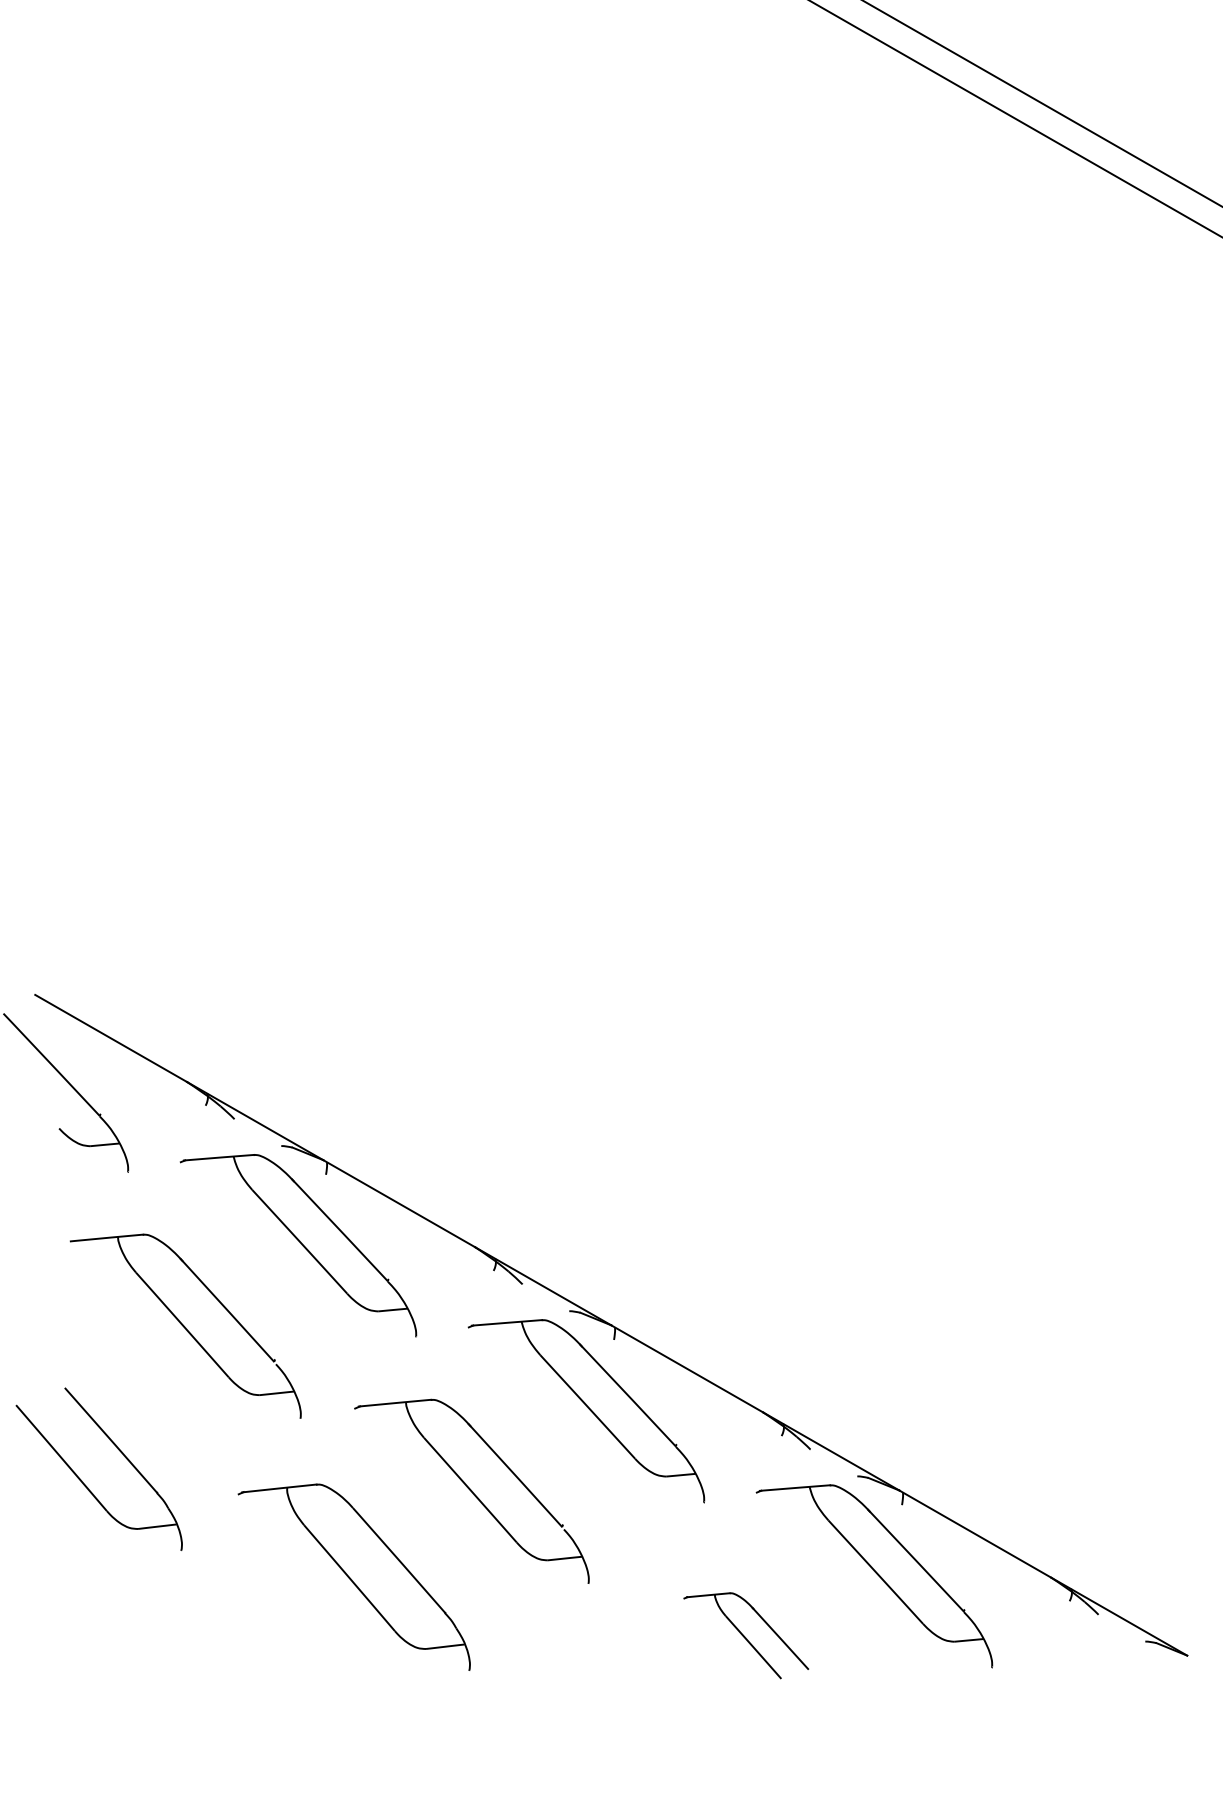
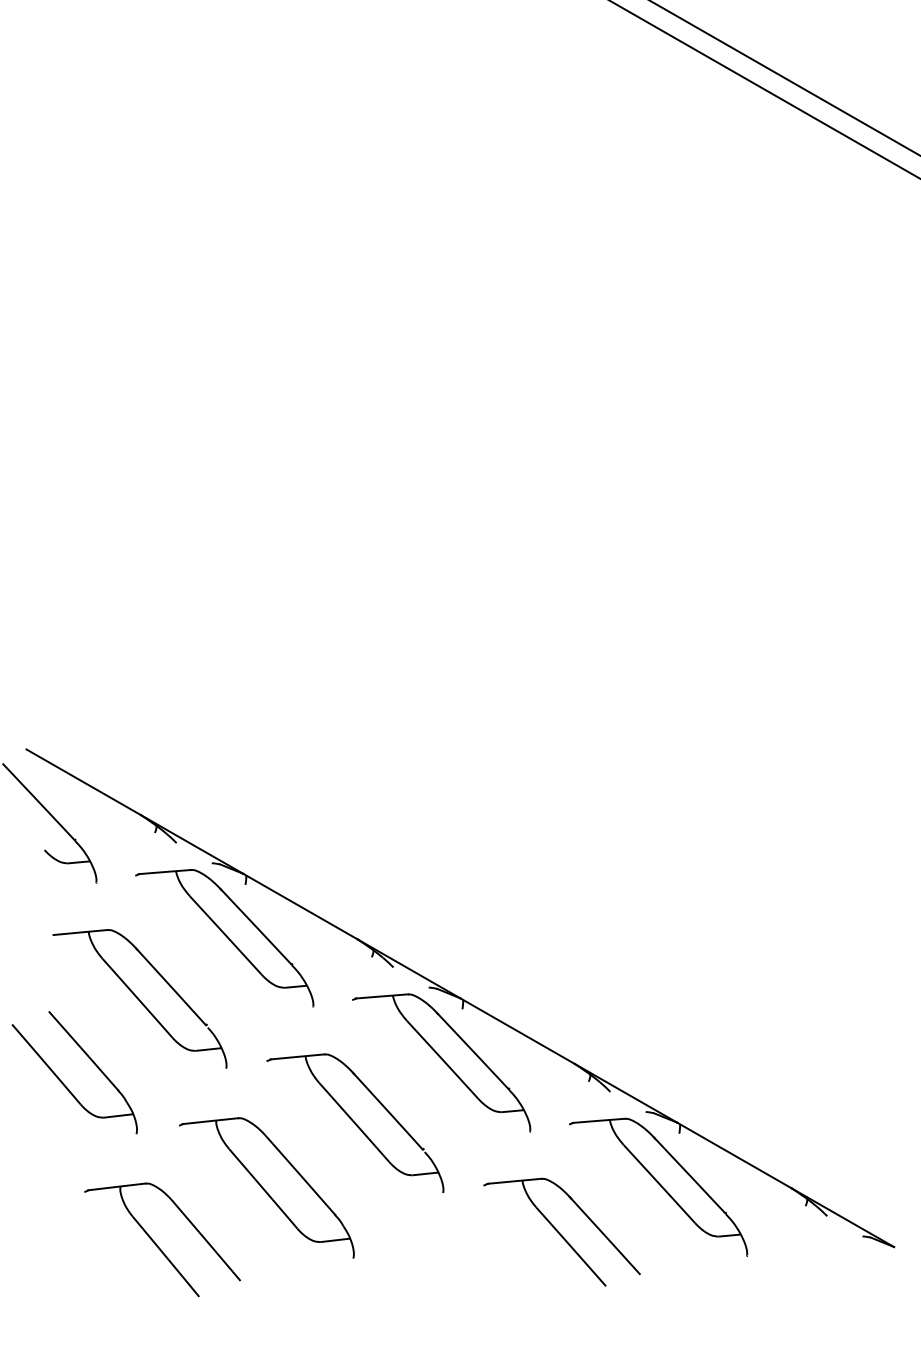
part: (84, 1482) -> (63, 1082), moved
part: (745, 1634) -> (561, 1231), size x1.67
part: (209, 1652) -> (157, 1244), added

